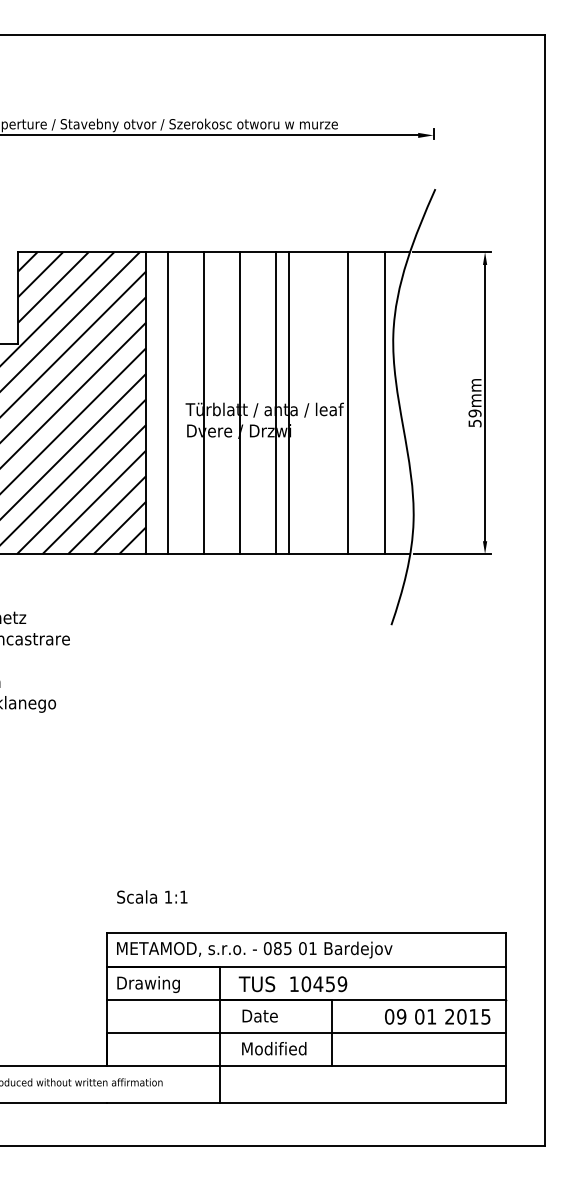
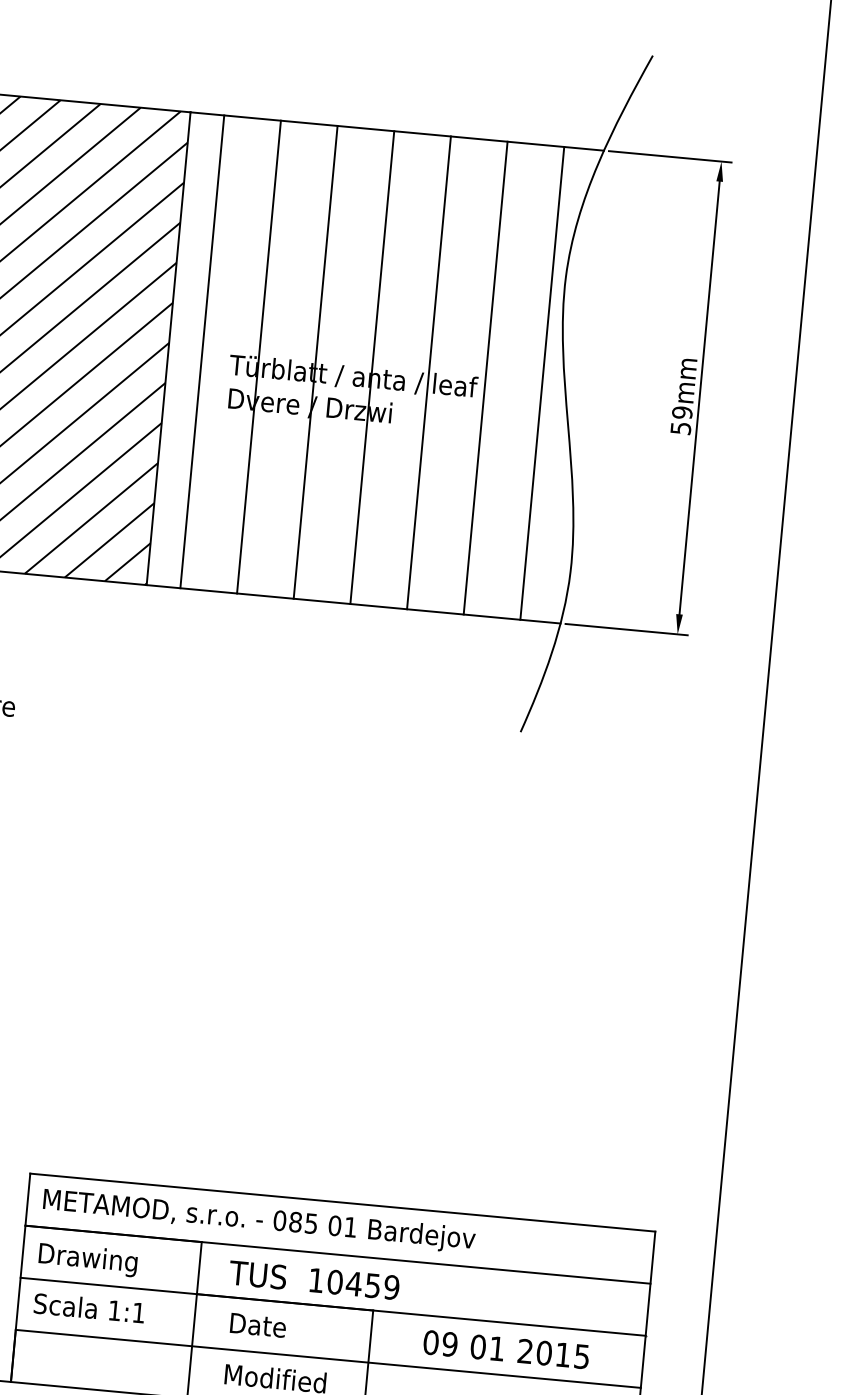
line: (289, 403) -> (429, 373), moved
text: (152, 896) -> (89, 1307), moved
text: (437, 1016) -> (506, 1349), moved

